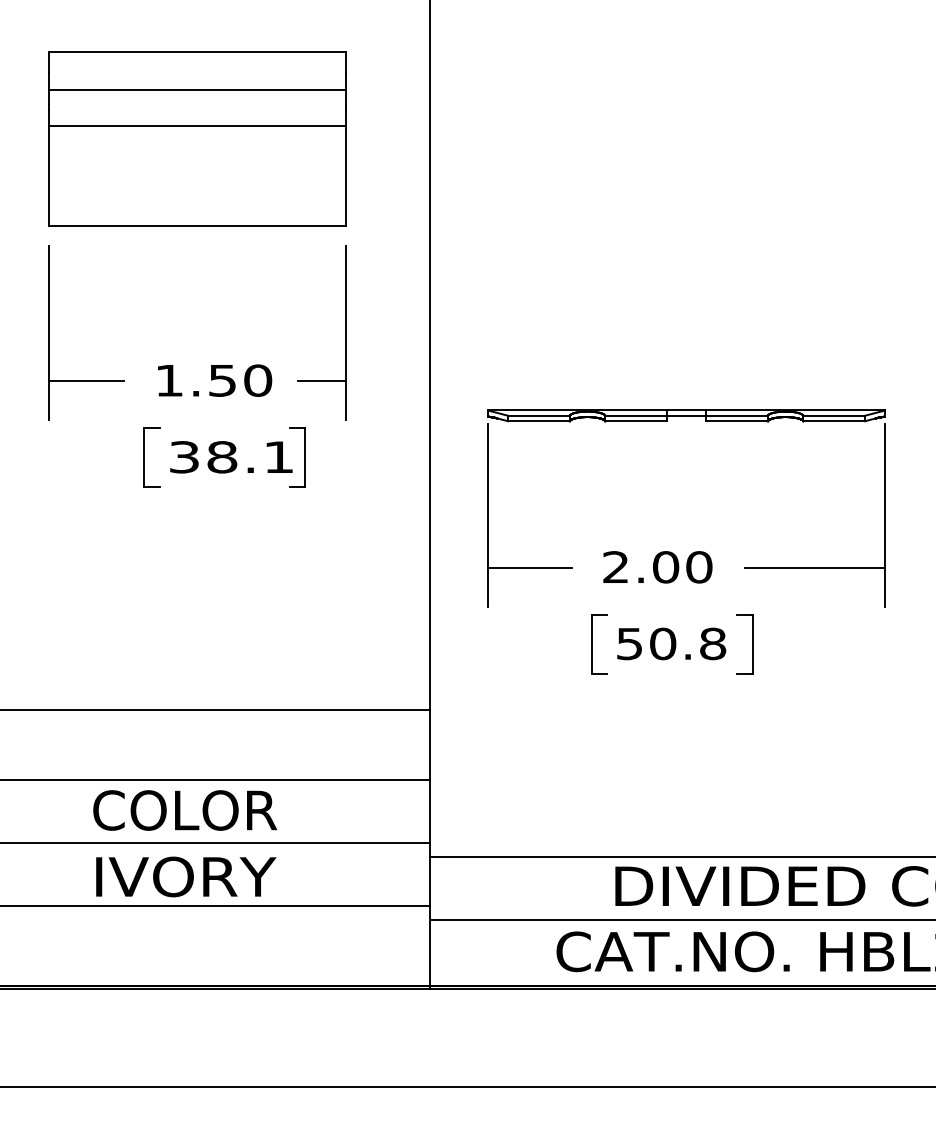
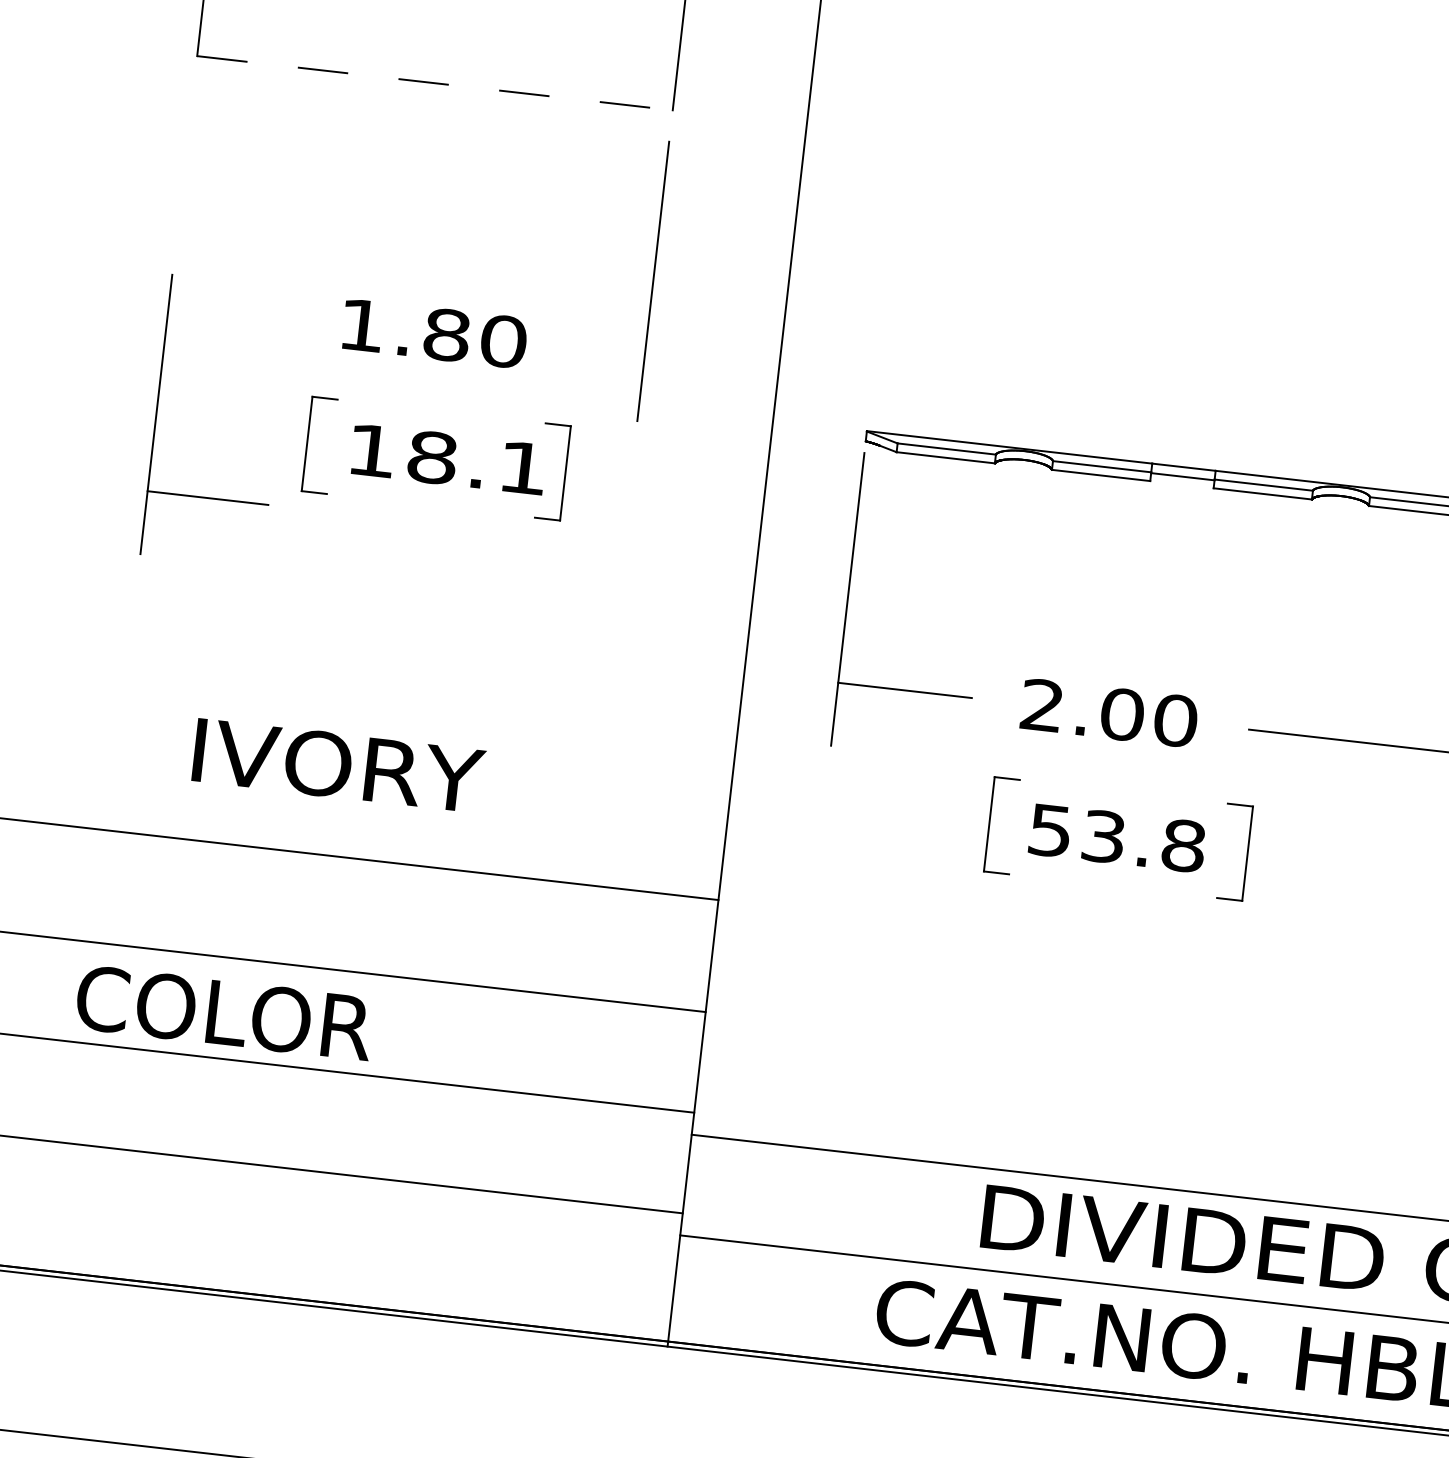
line: (197, 226) -> (434, 83), solid -> dashed
part: (49, 332) -> (157, 413), moved
text: (222, 380) -> (446, 334), 1.50 -> 1.80
line: (321, 380) -> (605, 352), removed
text: (184, 457) -> (371, 451), 38.1 -> 18.1
text: (663, 643) -> (1104, 836), 50.8 -> 53.8
text: (185, 810) -> (225, 1013), moved
text: (186, 876) -> (339, 765), moved

